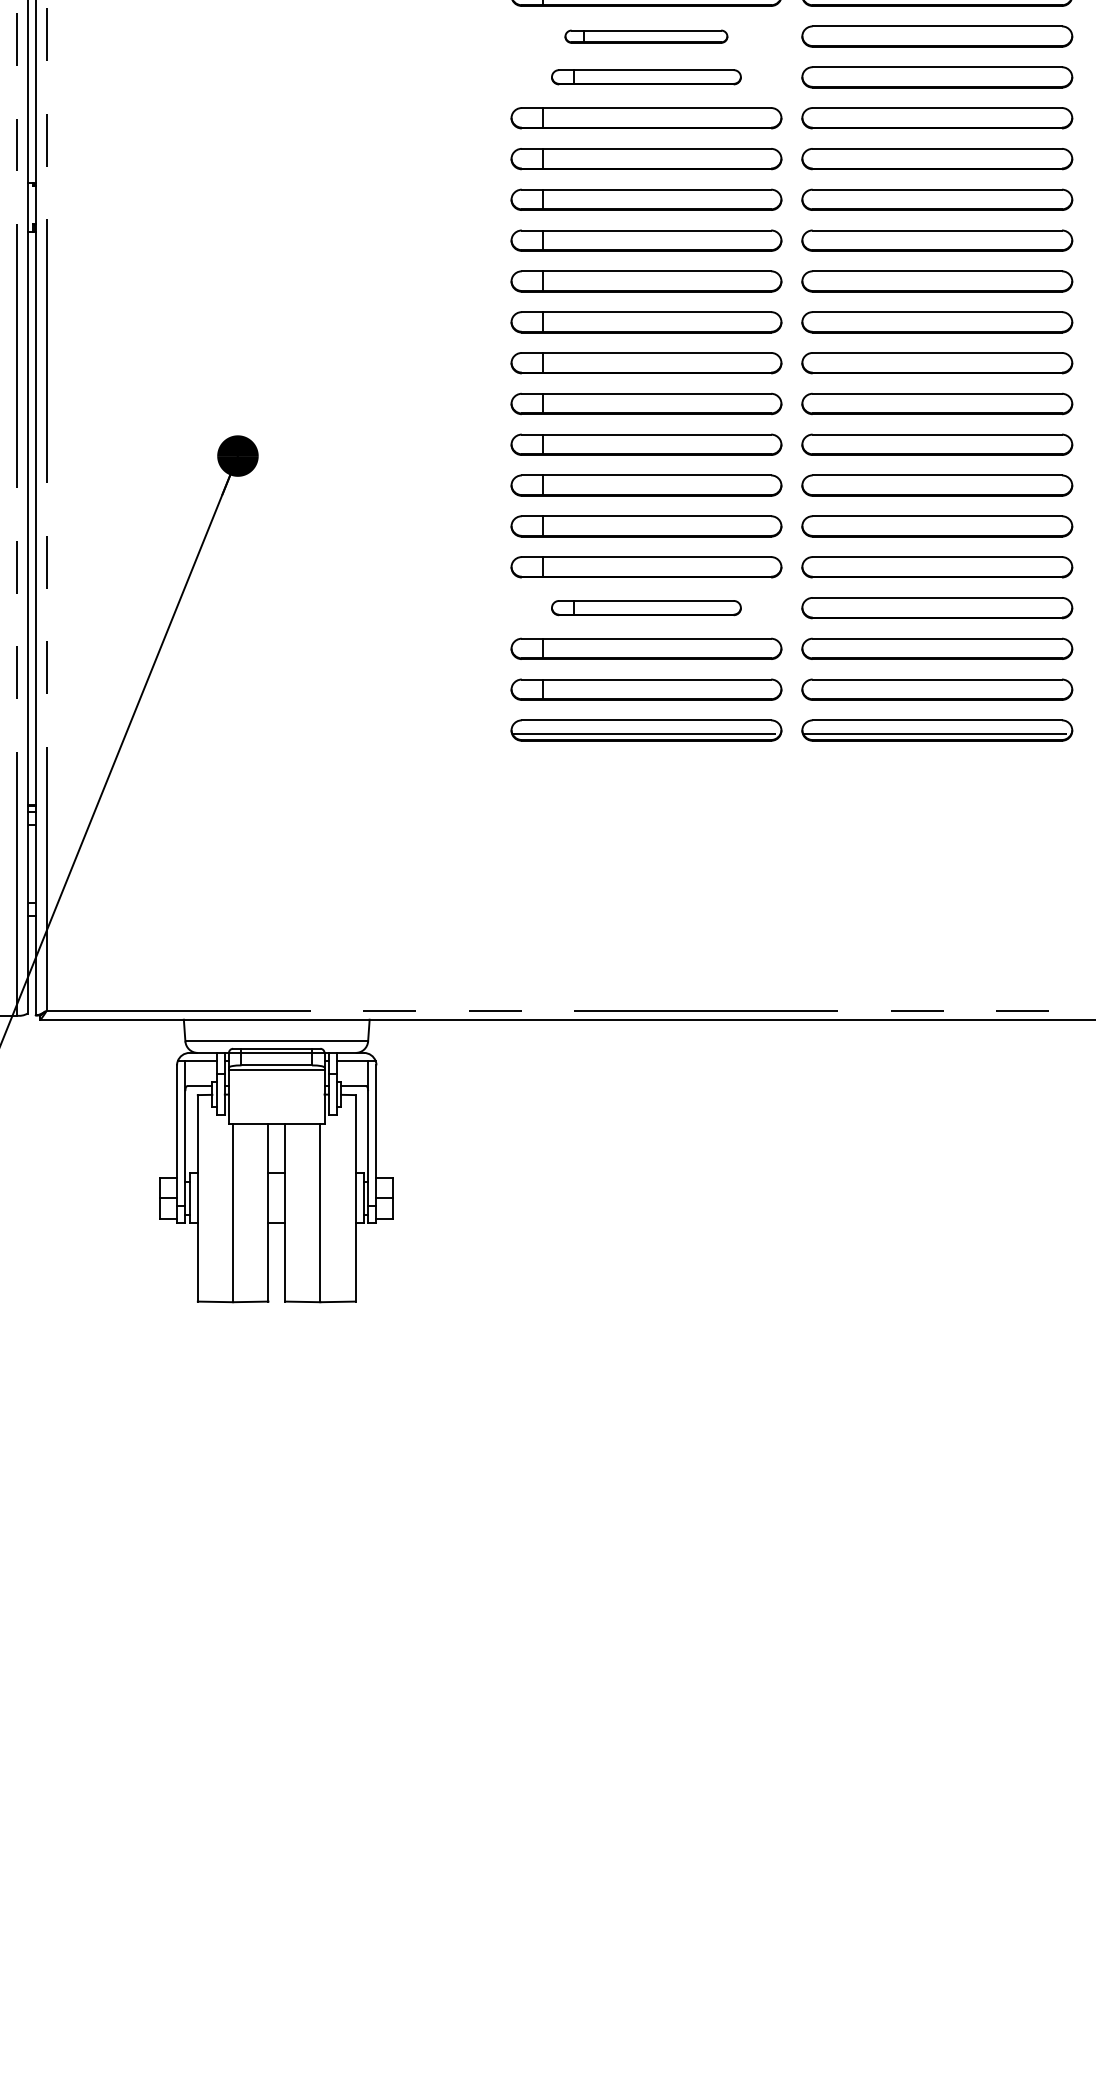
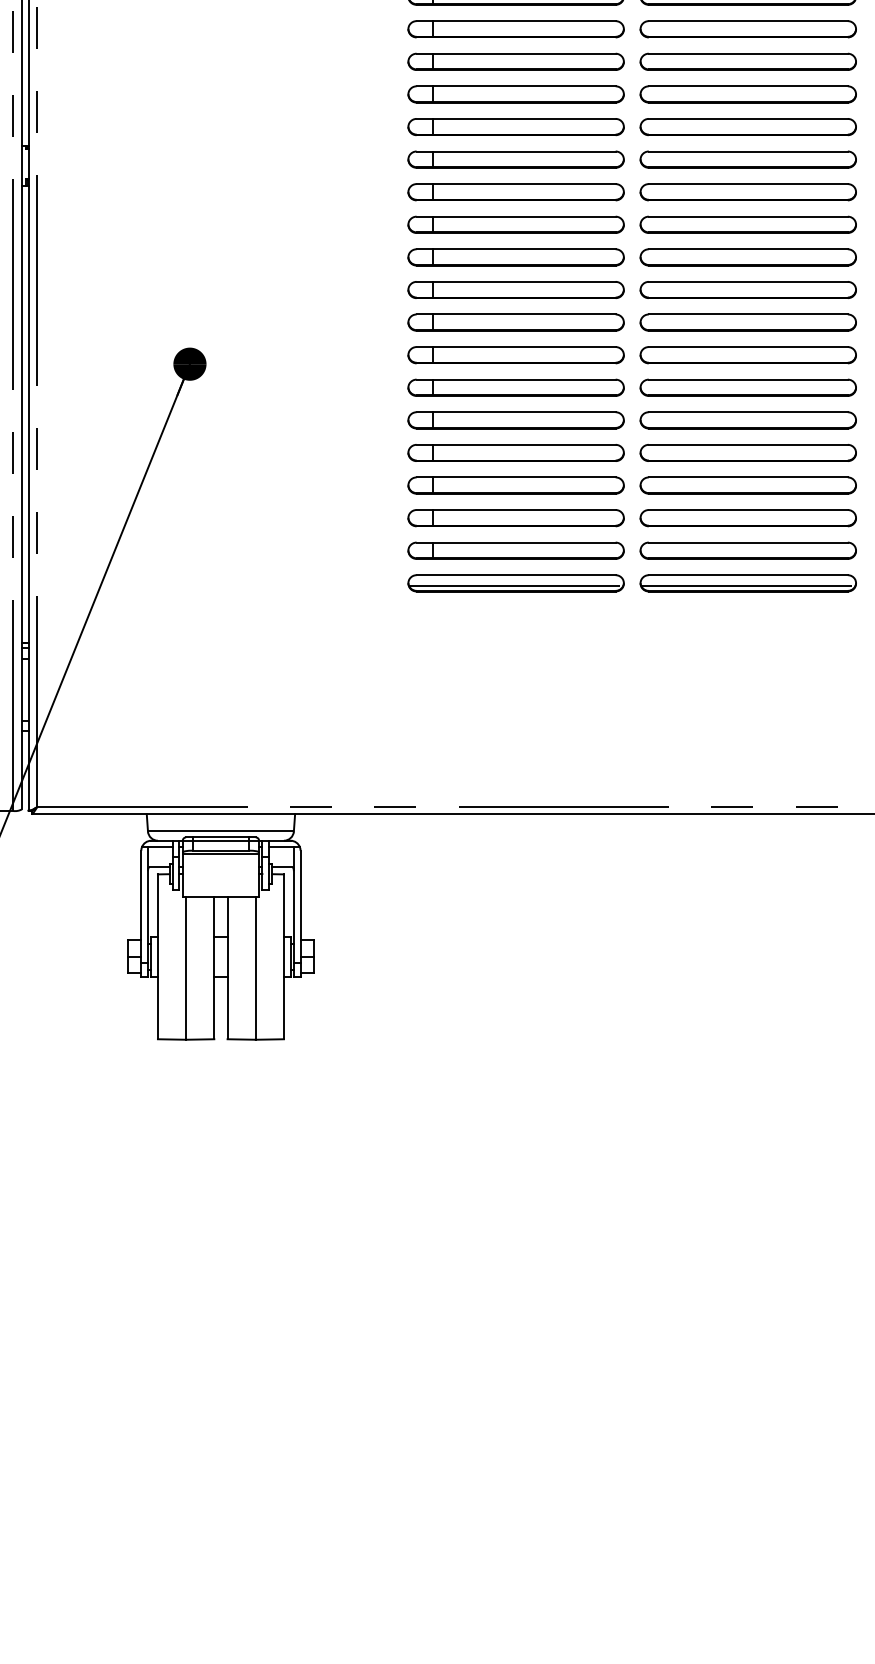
part: (645, 36) -> (515, 29), size x1.67
part: (645, 76) -> (515, 61), size x1.43
part: (645, 608) -> (515, 485), size x1.43

